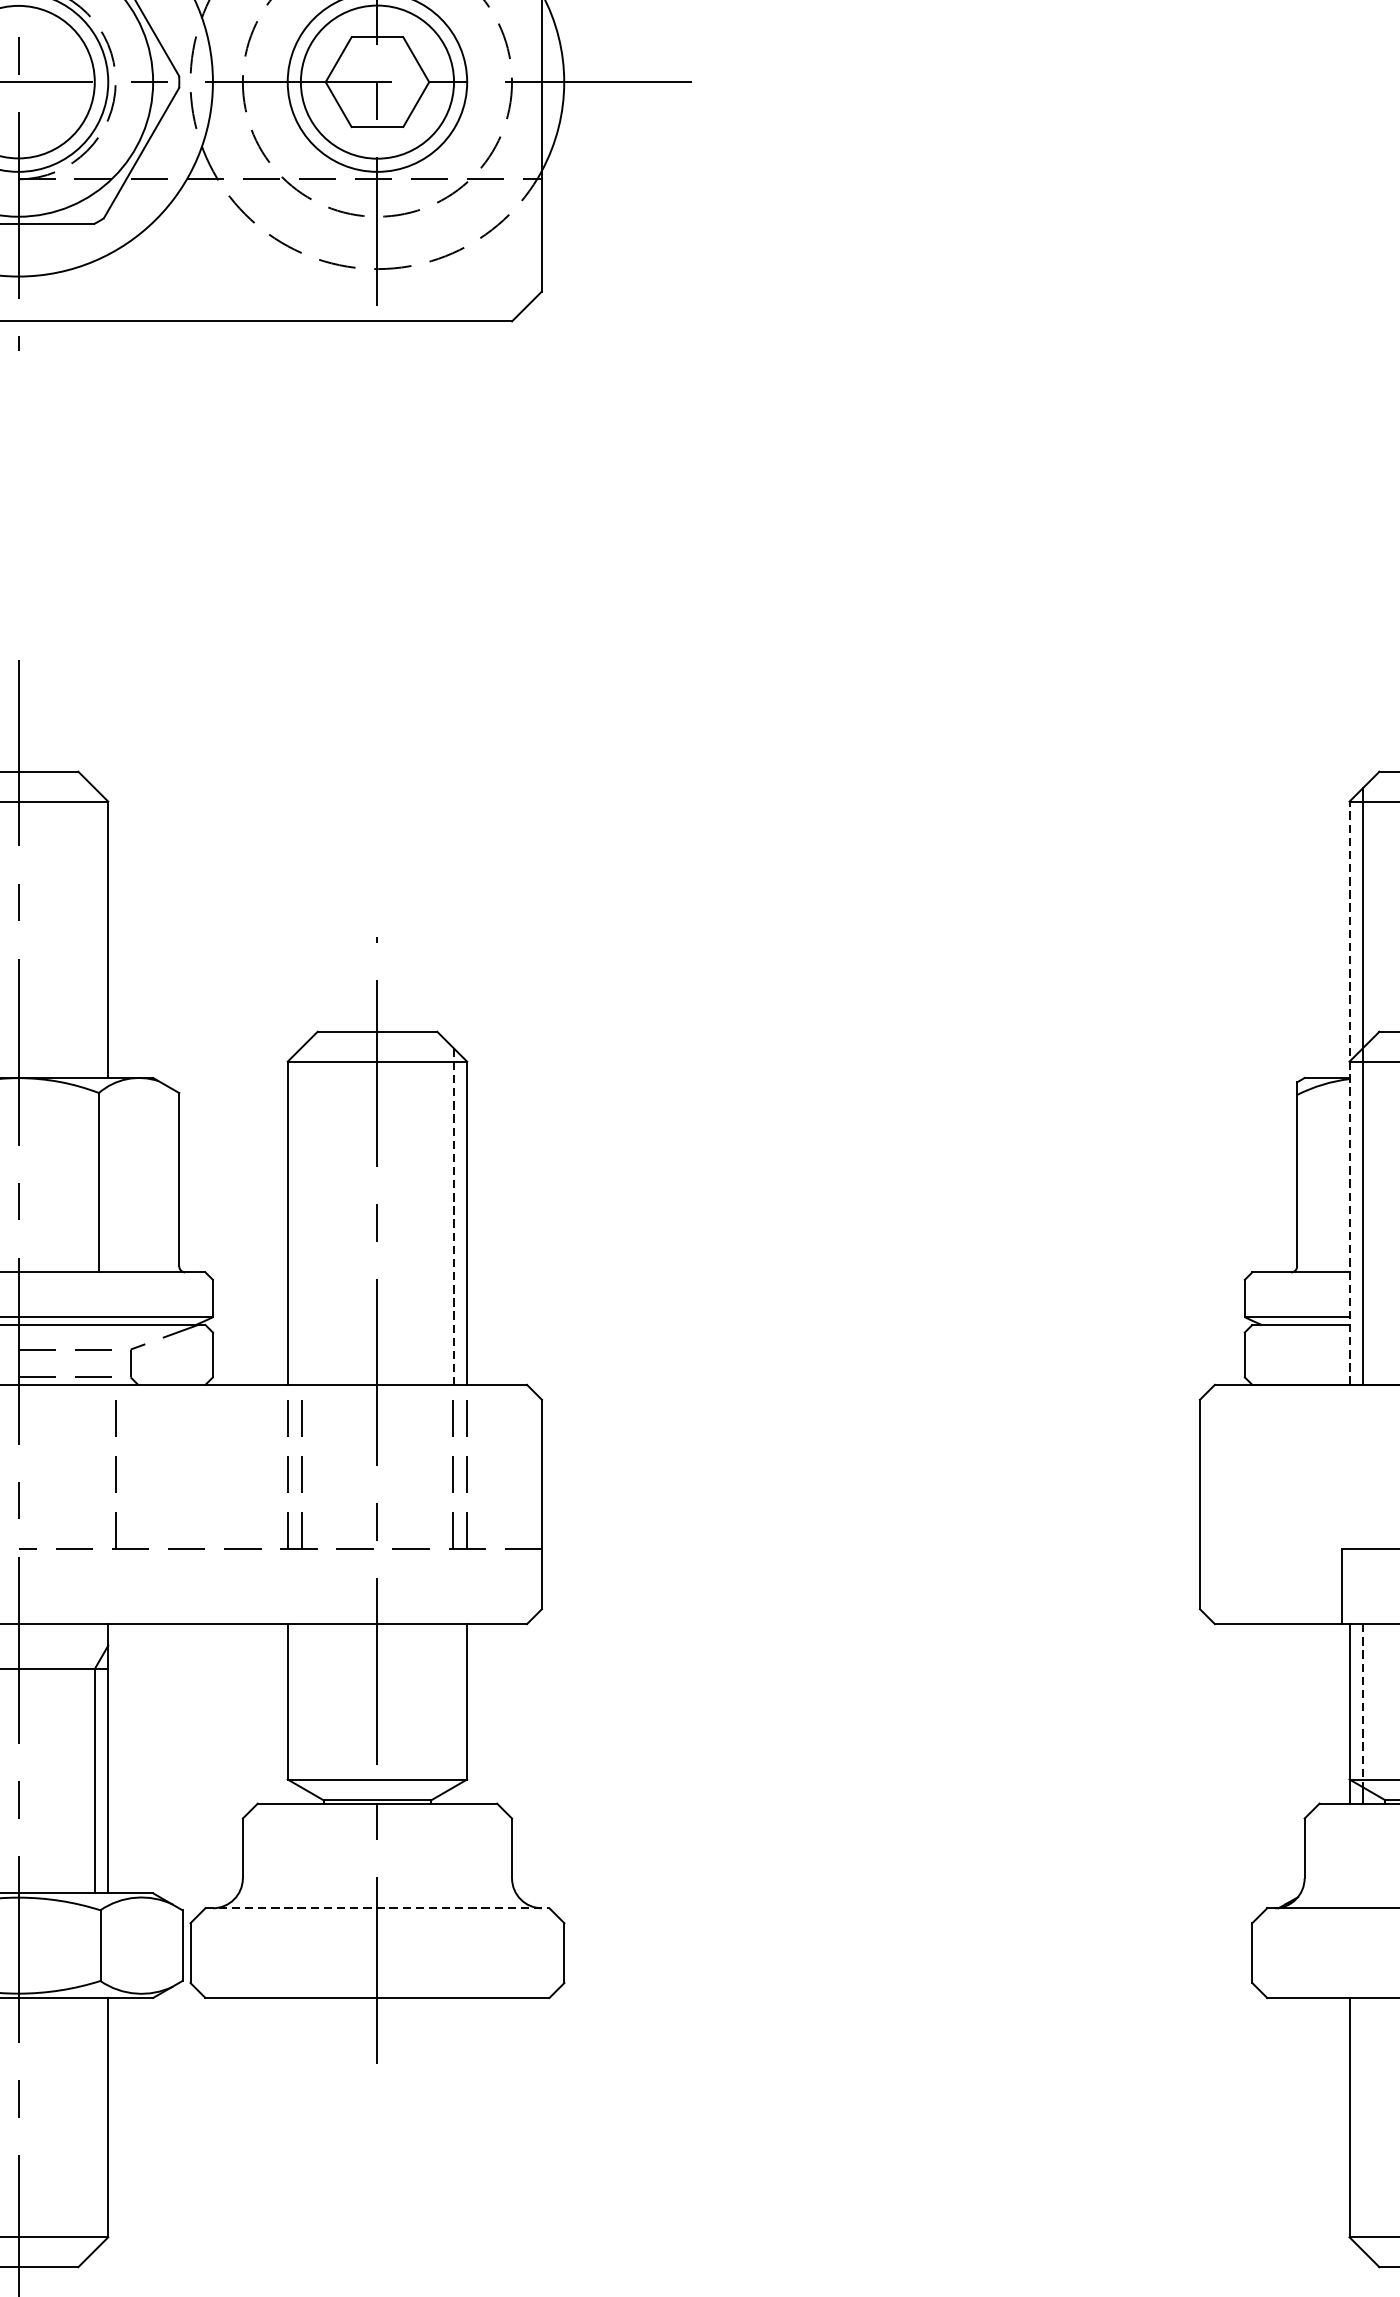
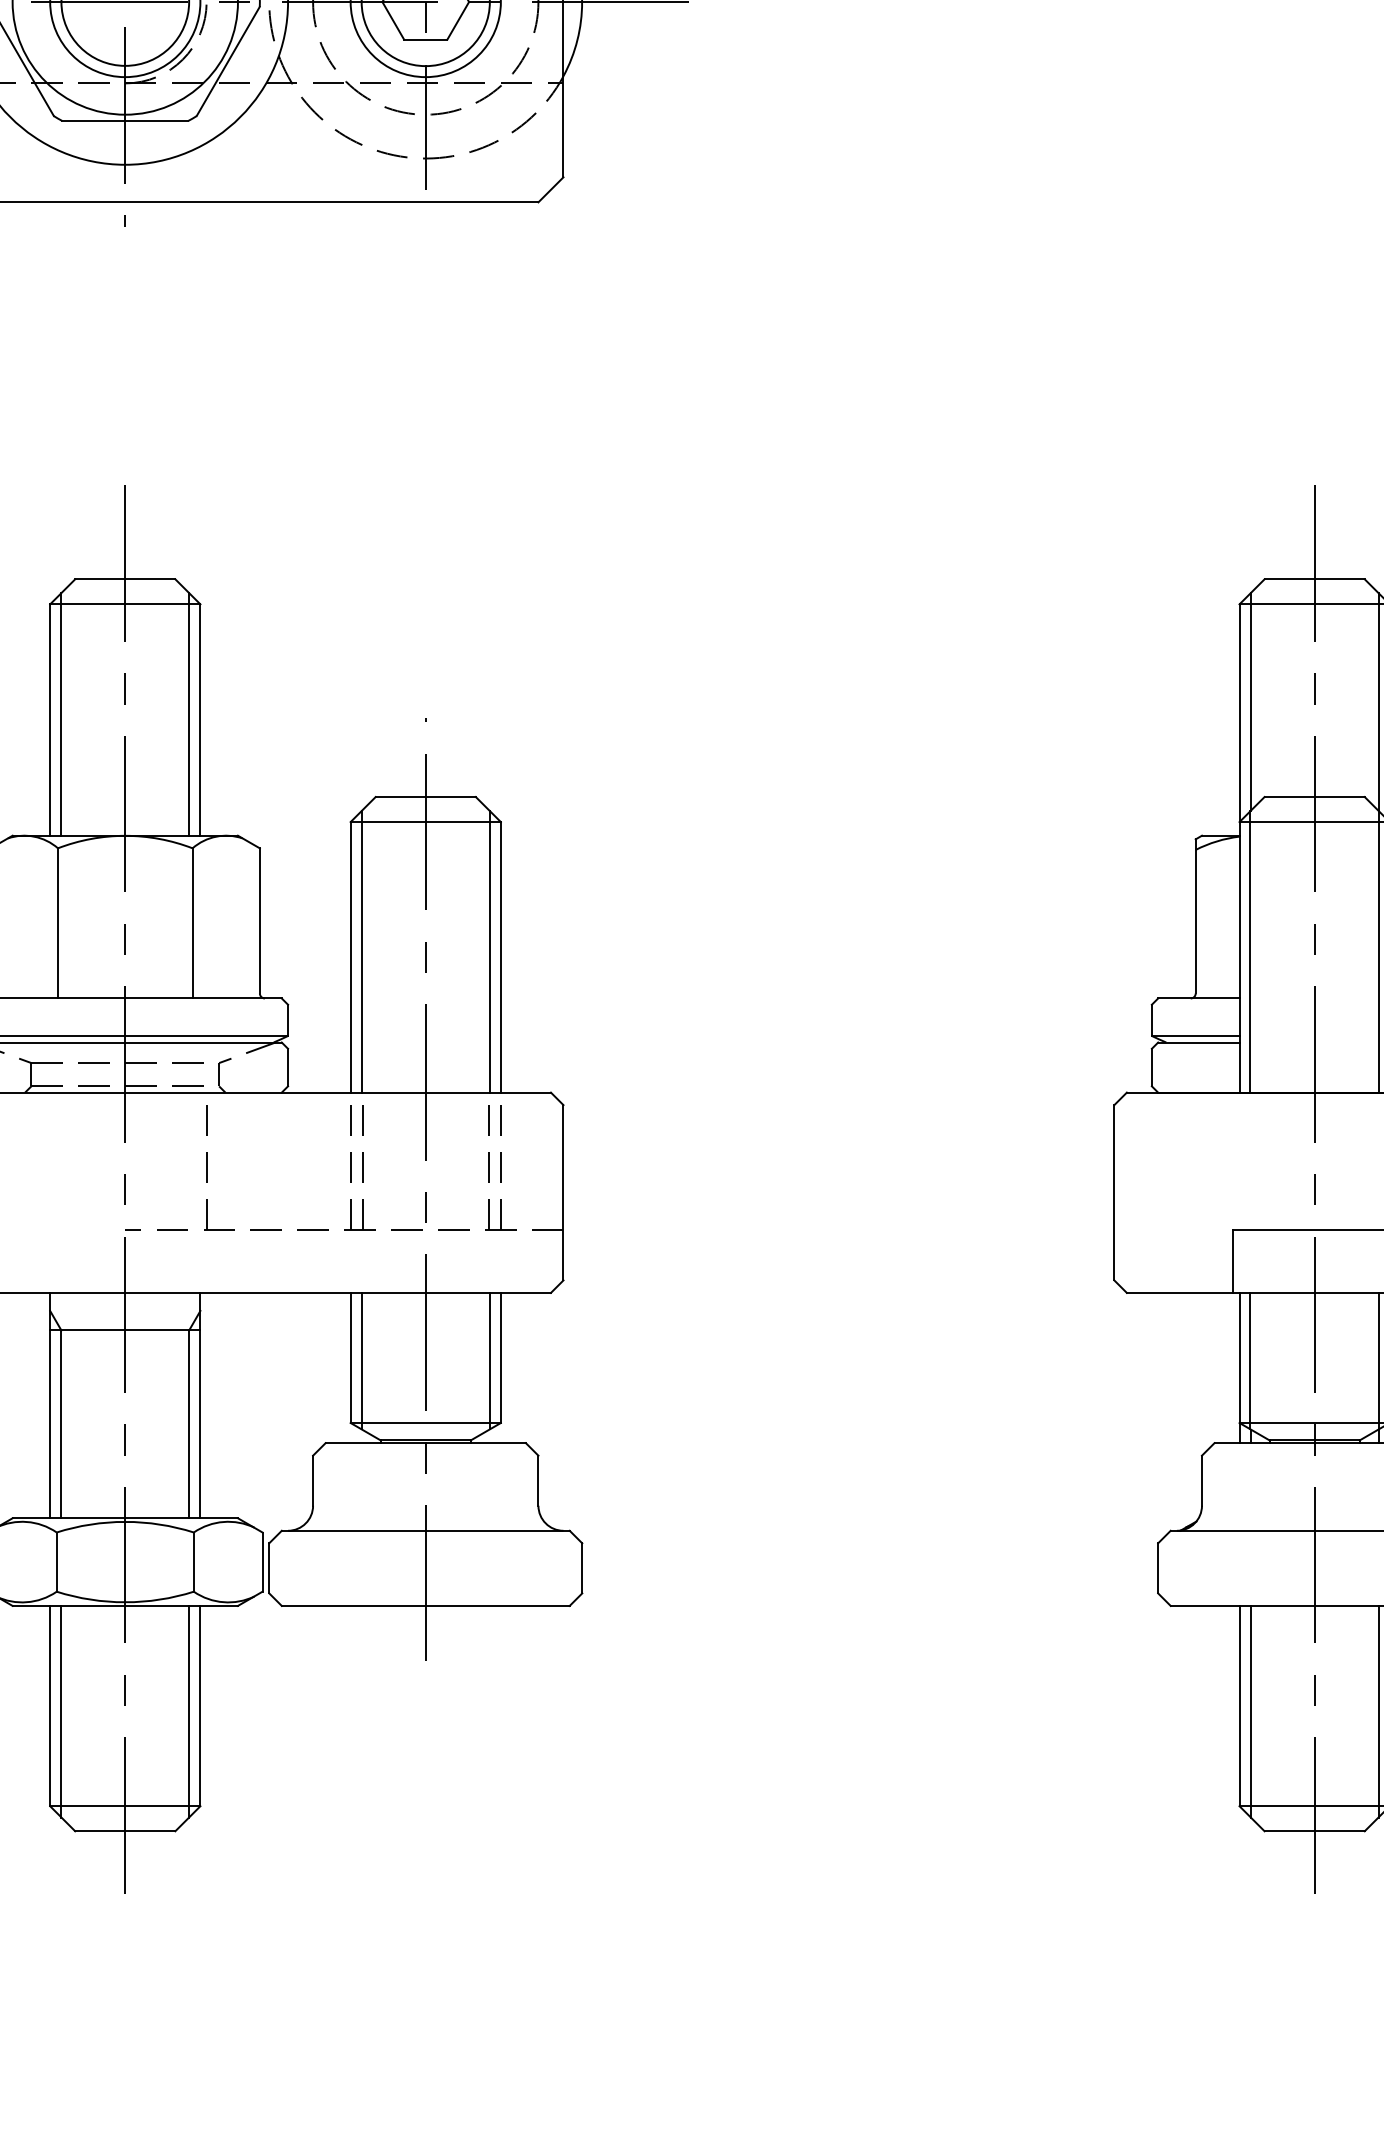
line: (95, 933) -> (189, 714), added
line: (1349, 1092) -> (1239, 847), dashed -> solid
line: (300, 1216) -> (361, 951), added
line: (453, 1216) -> (489, 951), dashed -> solid
line: (300, 1704) -> (361, 1360), added
line: (453, 1704) -> (489, 1360), added
line: (1362, 1706) -> (1250, 1361), dashed -> solid
line: (377, 1907) -> (425, 1530), dashed -> solid
line: (95, 2124) -> (189, 1711), added
line: (1362, 2124) -> (1250, 1711), added

